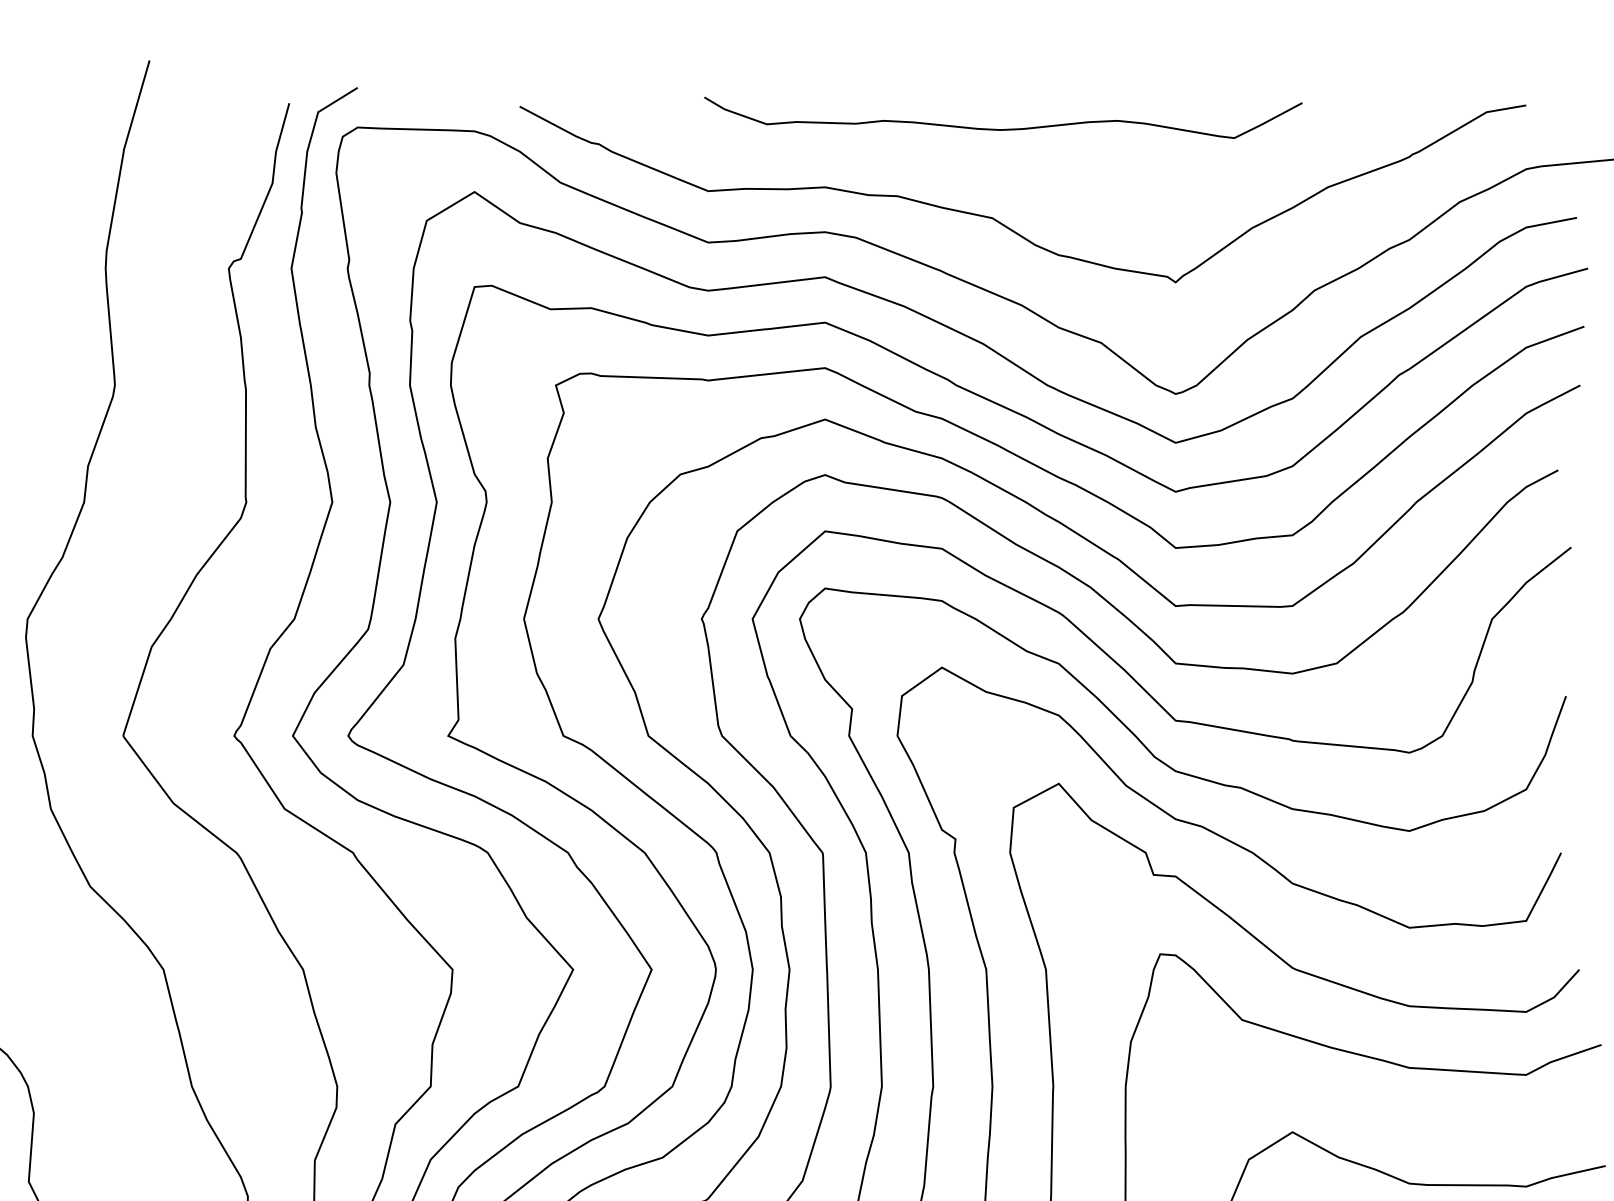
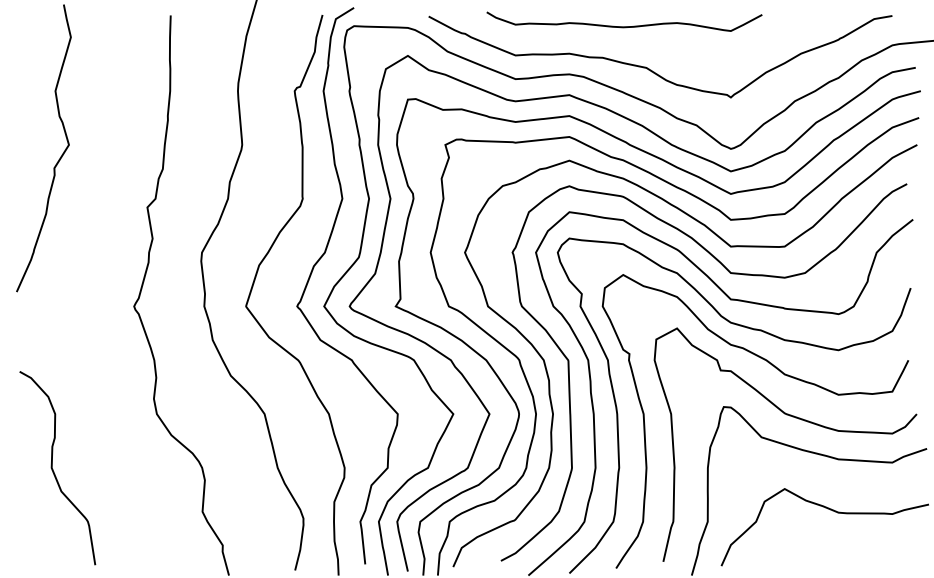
curve: (1003, 128) -> (624, 26), moved

